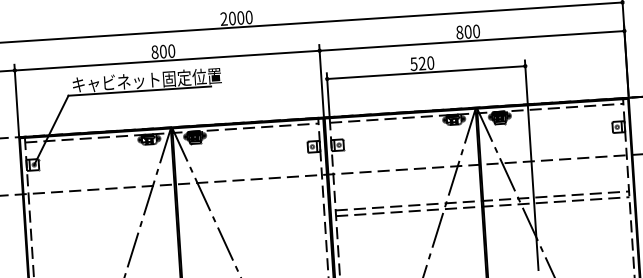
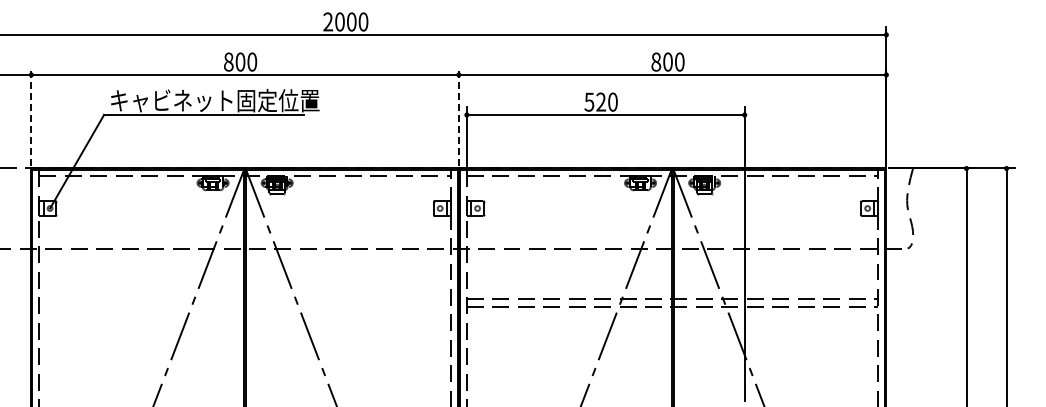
line: (321, 79) -> (458, 115), solid -> dashed
line: (16, 99) -> (31, 115), solid -> dashed

